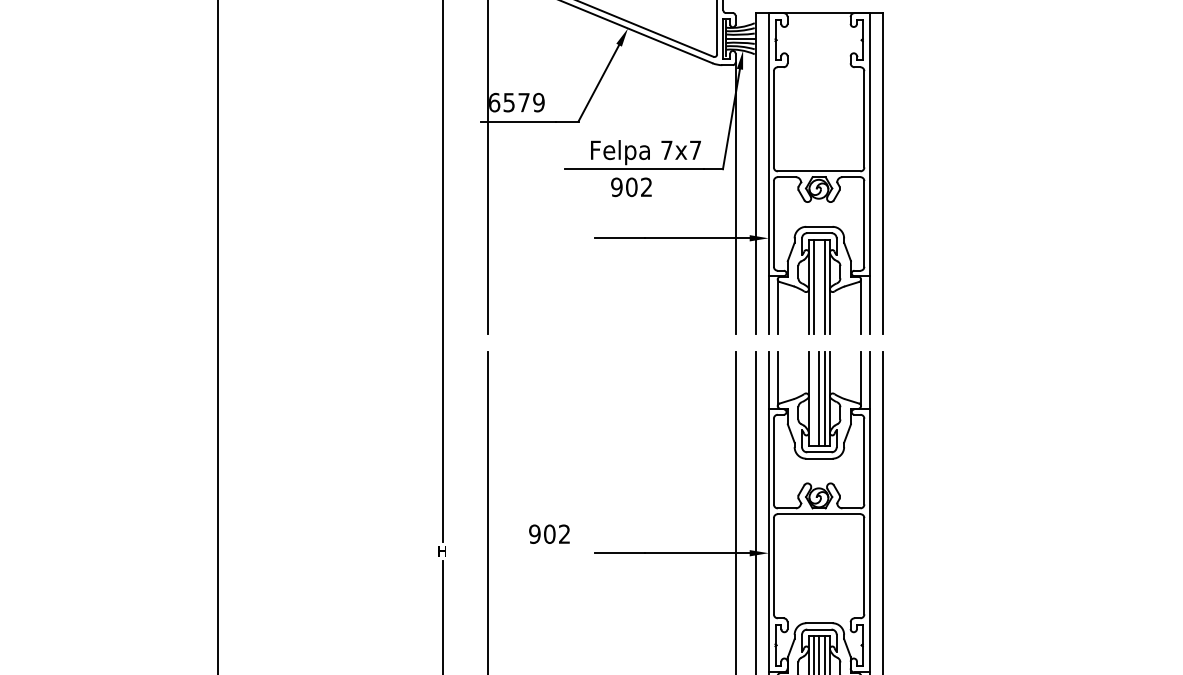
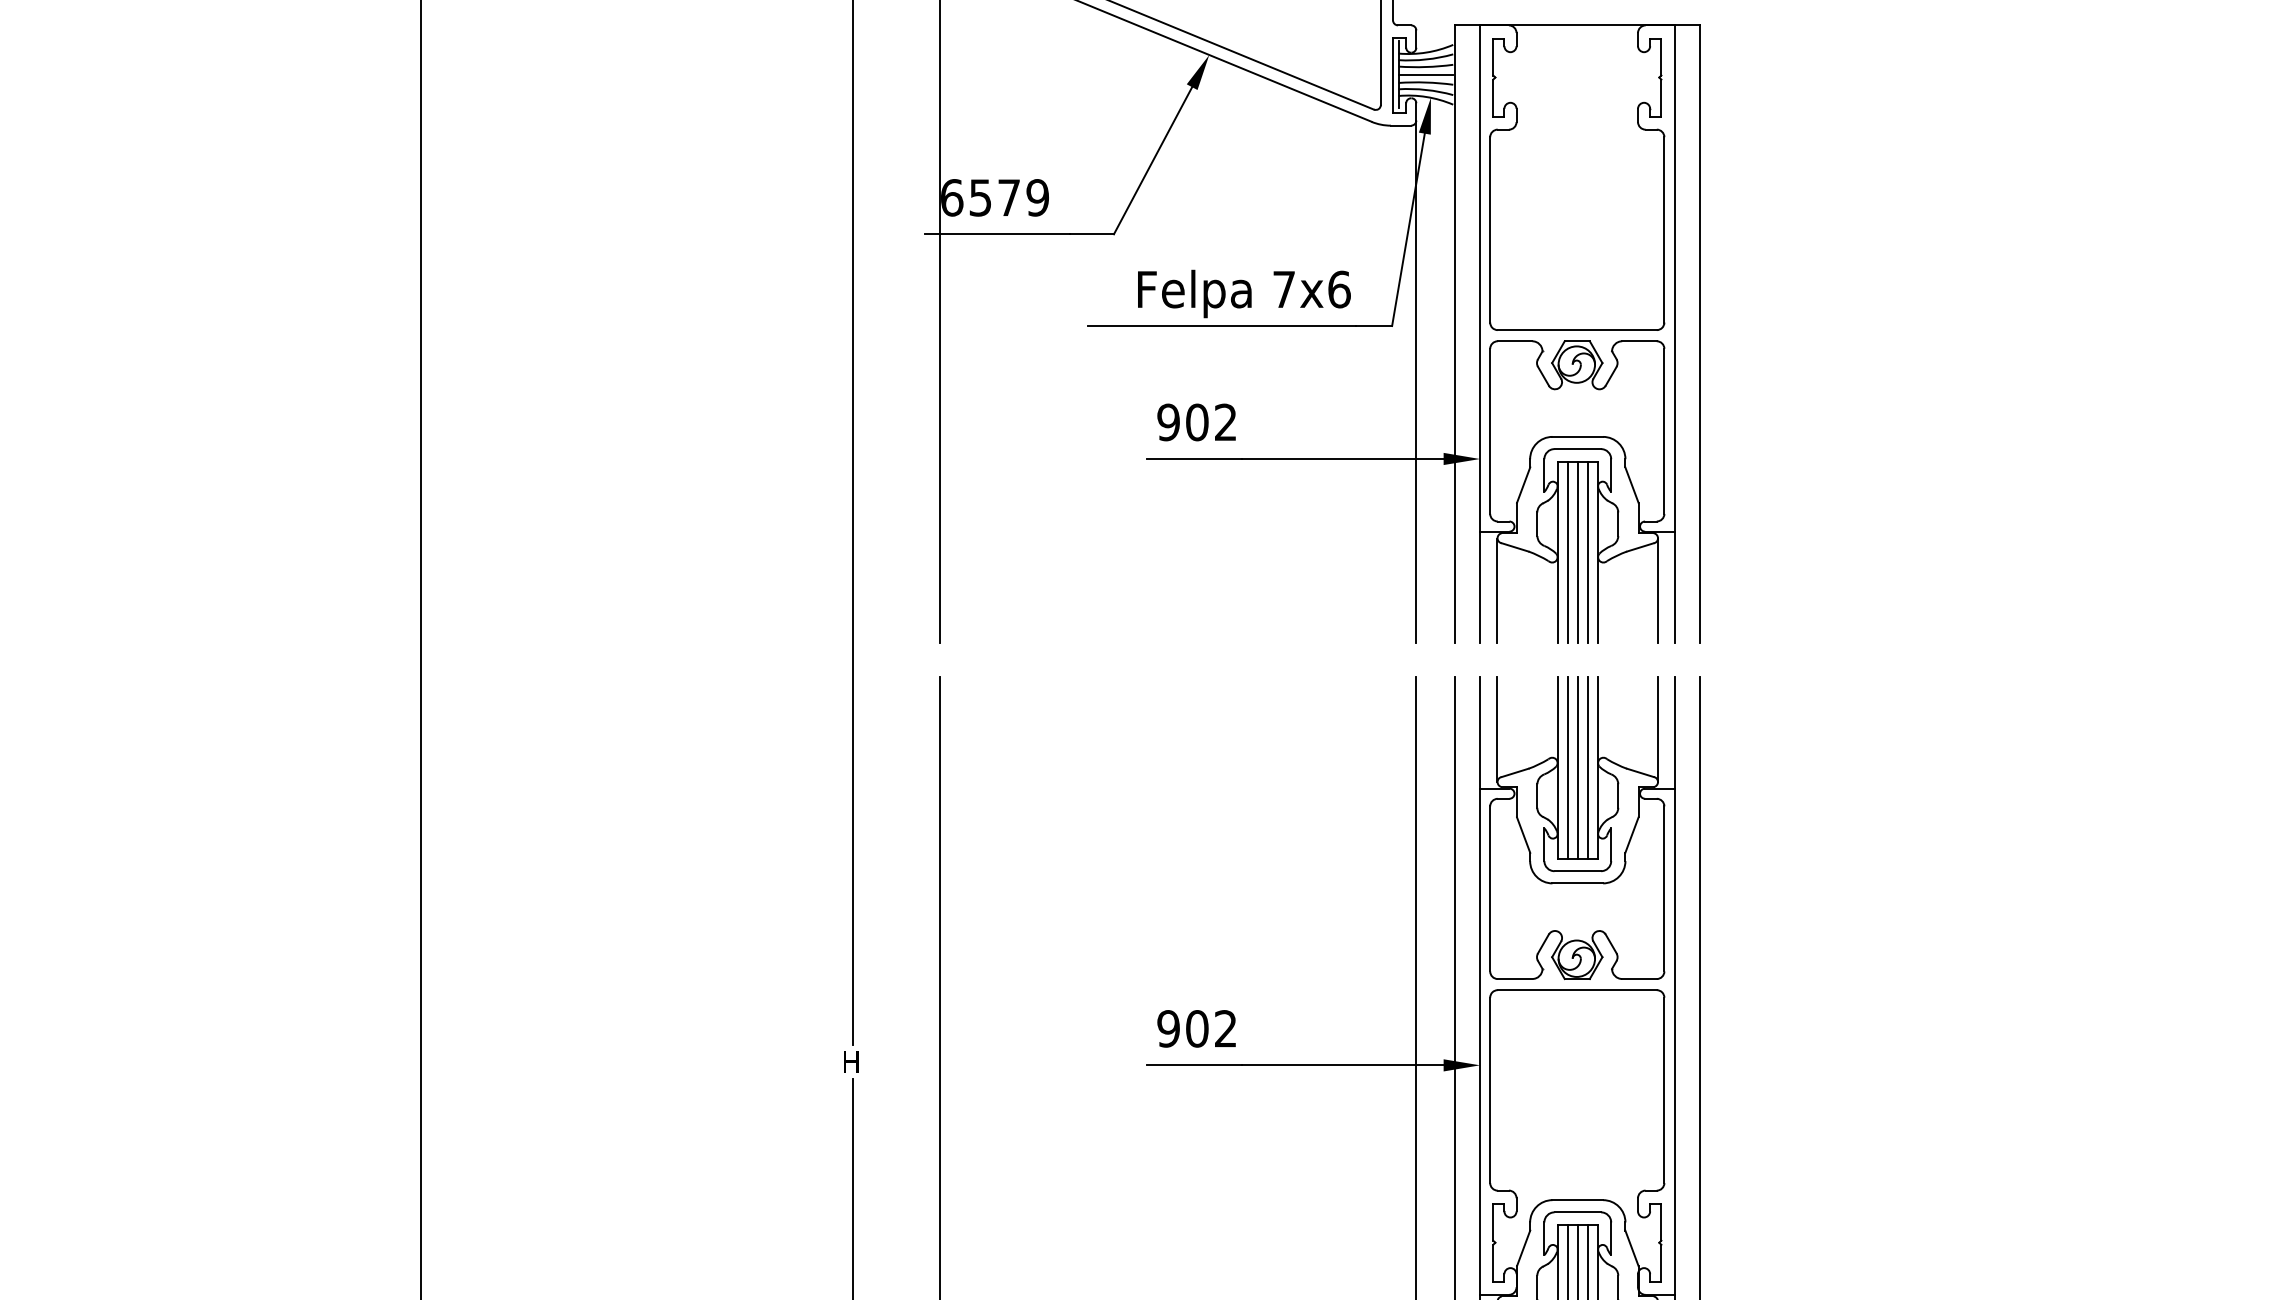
text: (695, 149) -> (1339, 288), 7x7 -> 7x6
text: (631, 187) -> (1196, 422), moved
line: (819, 286) -> (1577, 551), added
line: (814, 398) -> (1568, 767), added
text: (549, 533) -> (1196, 1027), moved

